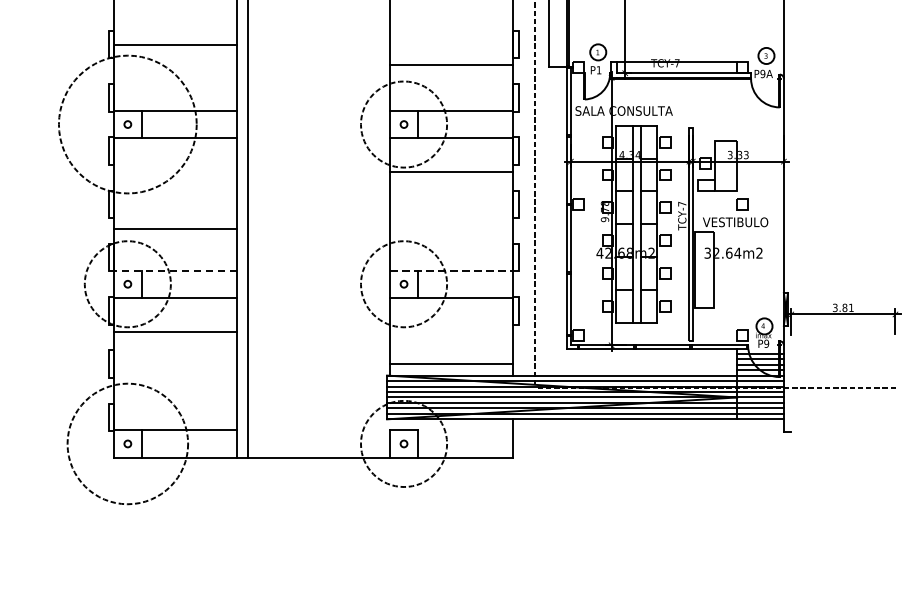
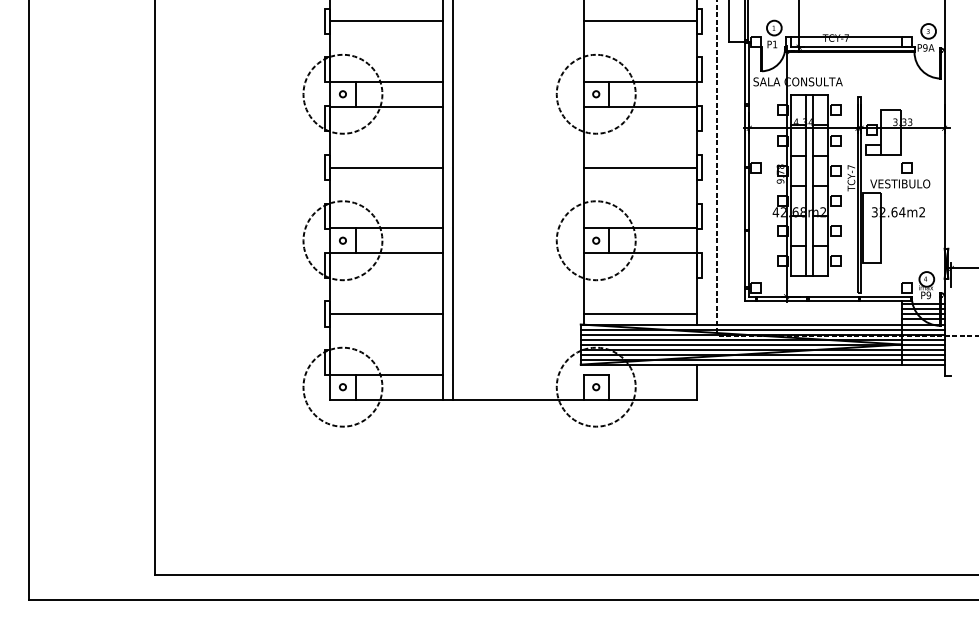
line: (451, 65) -> (639, 21), moved
circle: (127, 123) -> (342, 93), size x0.62
line: (451, 171) -> (639, 167), moved
line: (175, 229) -> (386, 167), moved
line: (175, 270) -> (386, 228), dashed -> solid
line: (452, 270) -> (640, 228), dashed -> solid
line: (175, 331) -> (386, 313), moved
circle: (127, 443) -> (342, 386), size x0.71

